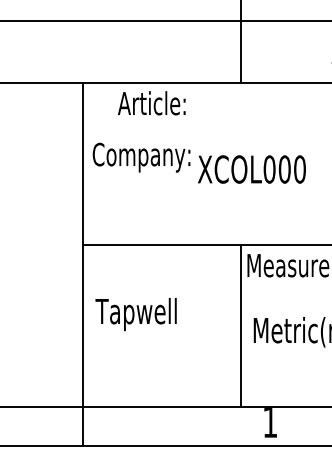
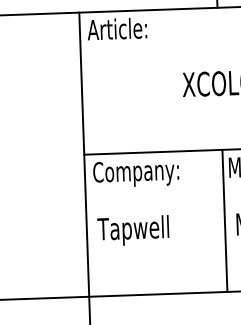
text: (151, 103) -> (116, 29), moved
text: (141, 157) -> (136, 173), moved
text: (135, 314) -> (132, 230), moved

